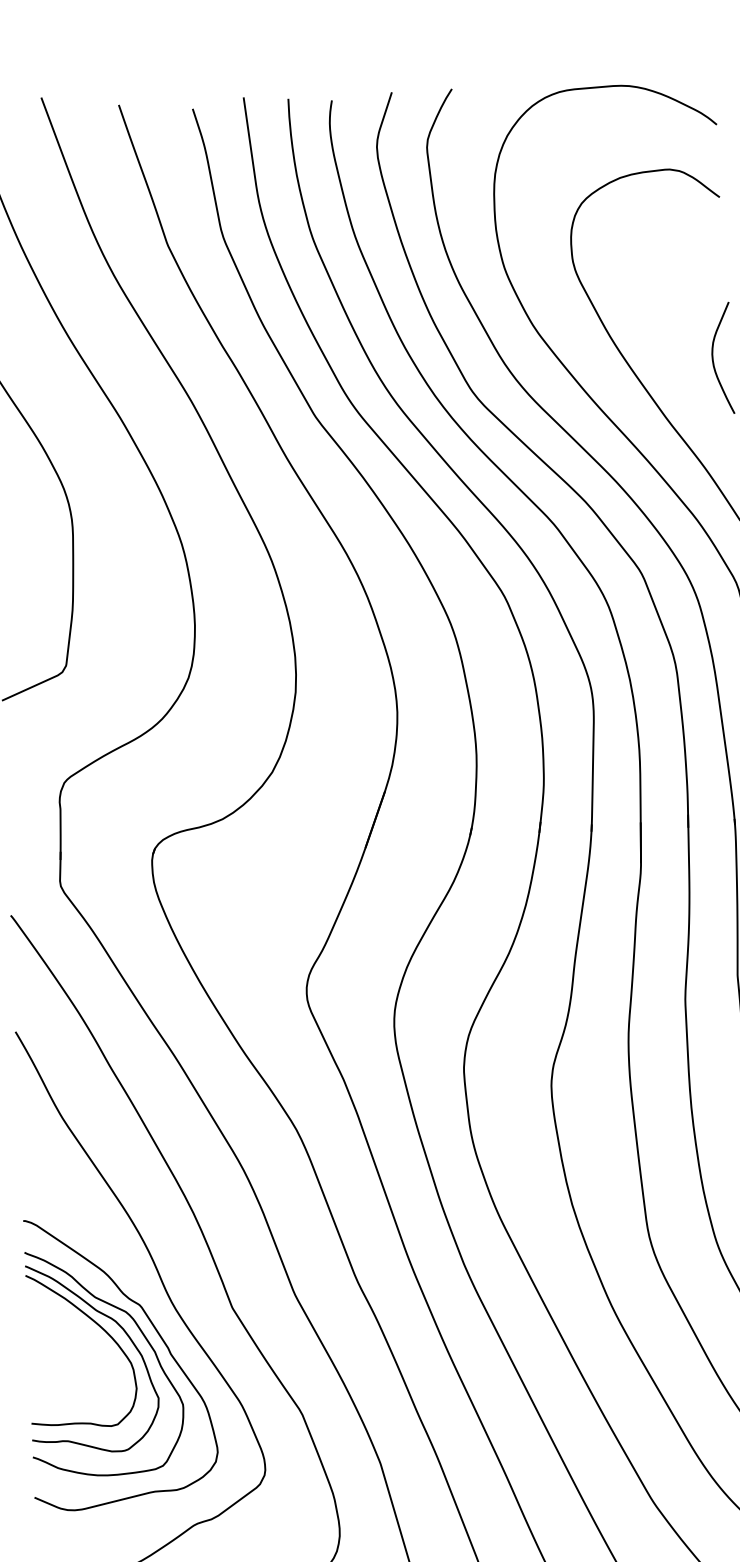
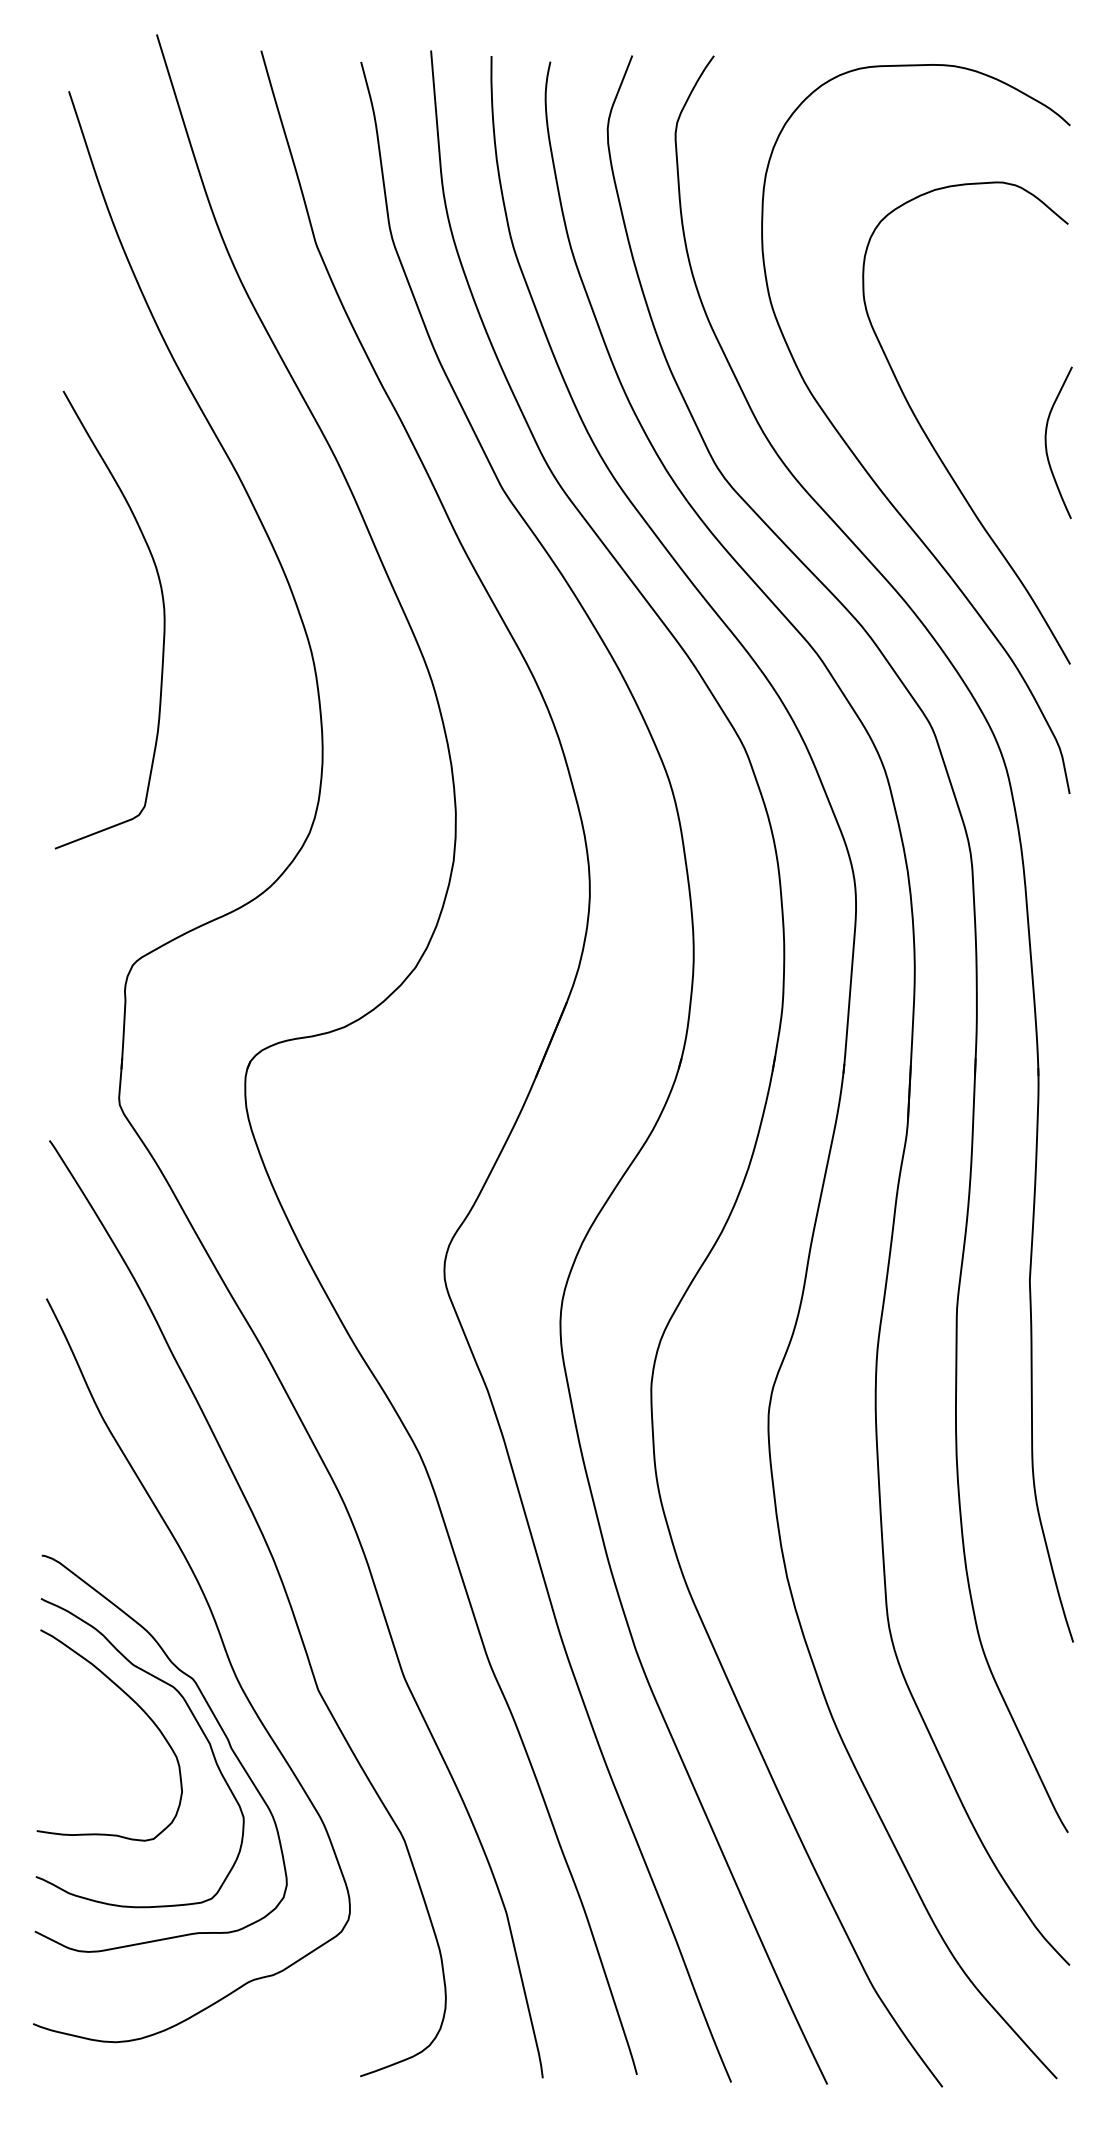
curve: (125, 1333) -> (171, 1716), removed

